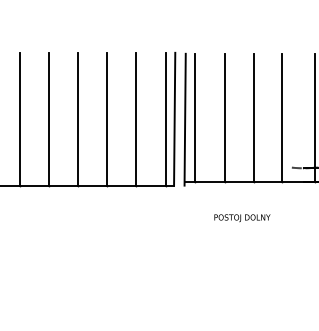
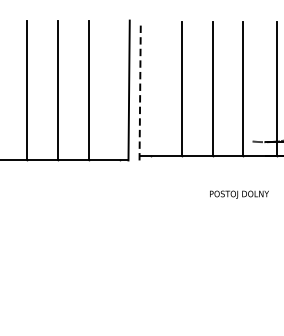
line: (195, 117) -> (151, 88), removed
line: (165, 118) -> (119, 89), removed
line: (185, 119) -> (140, 90), solid -> dashed
text: (242, 218) -> (239, 195), moved

